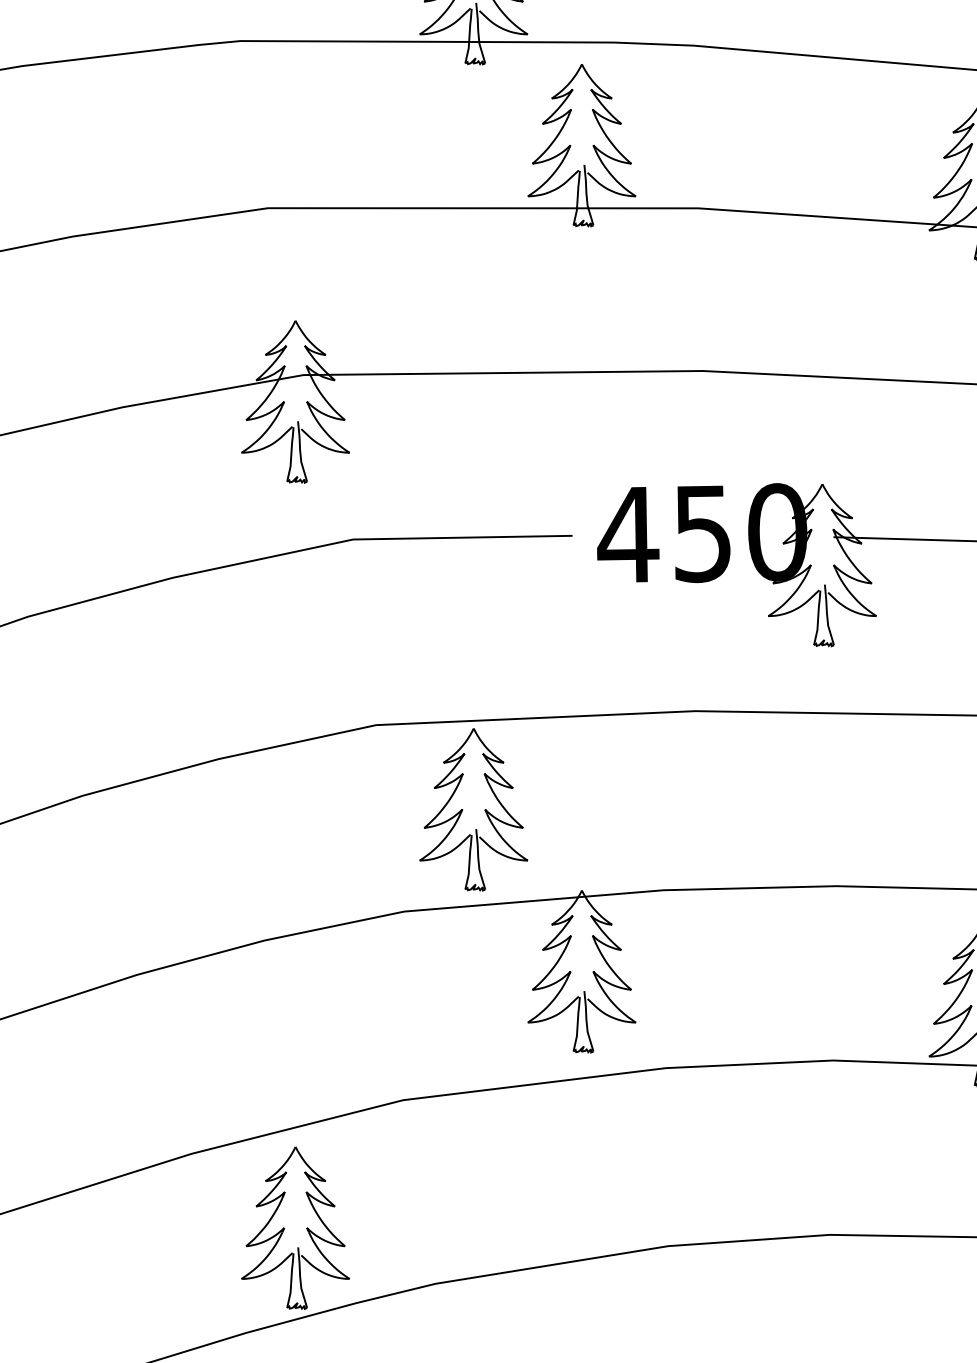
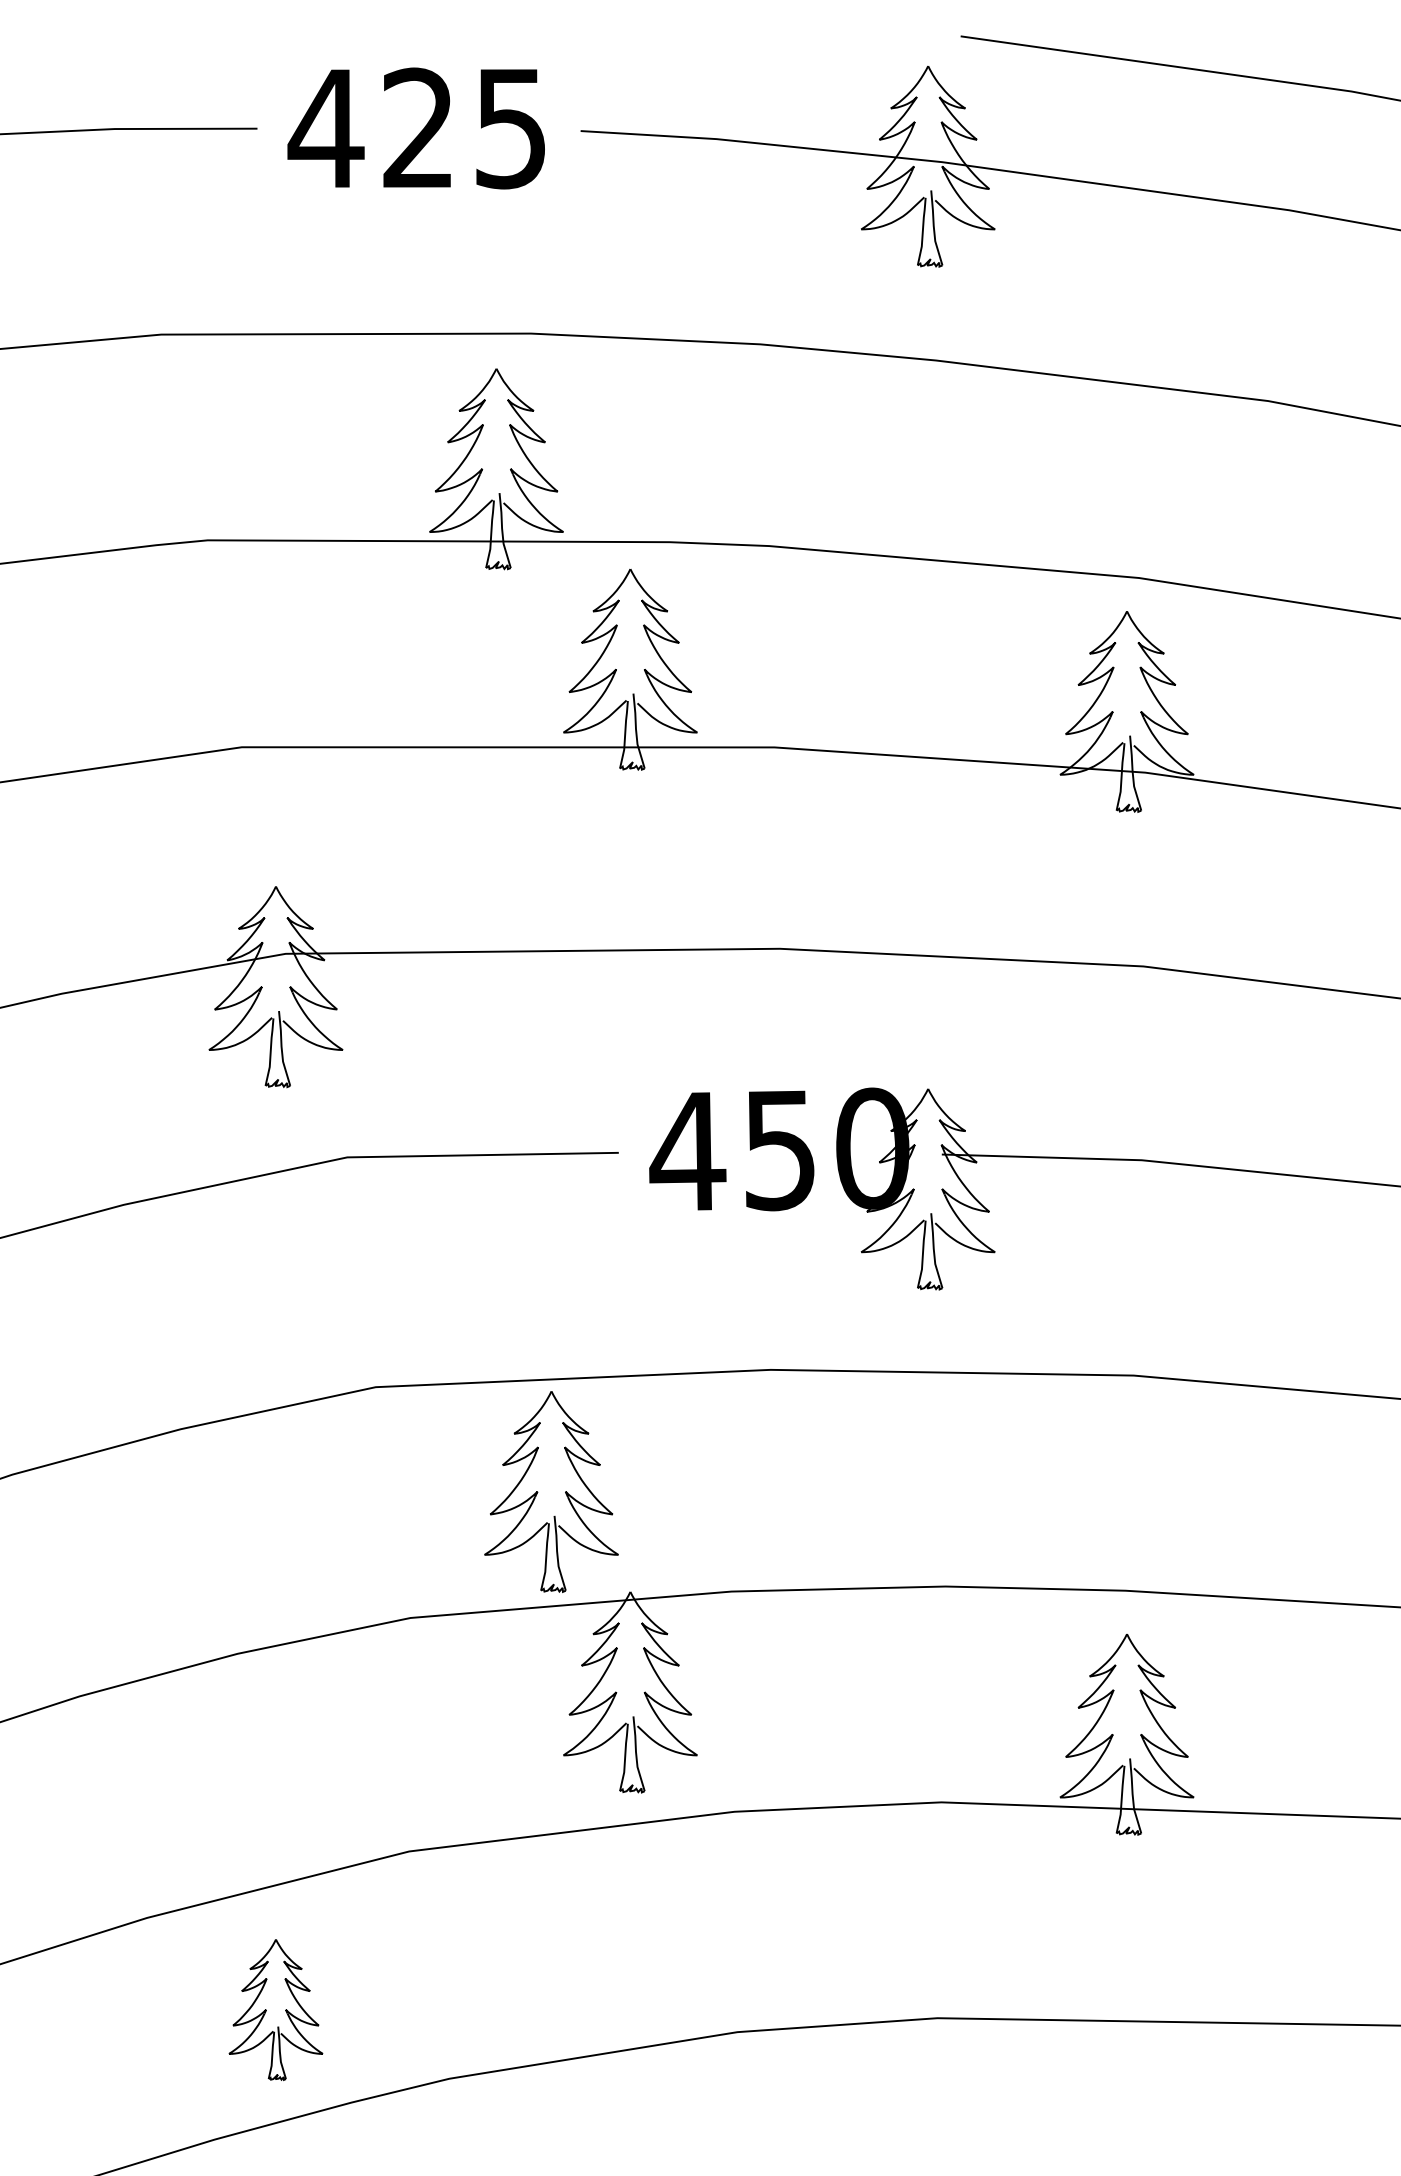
part: (463, 810) -> (538, 1492), moved
part: (295, 1227) -> (275, 2009), size x0.7

